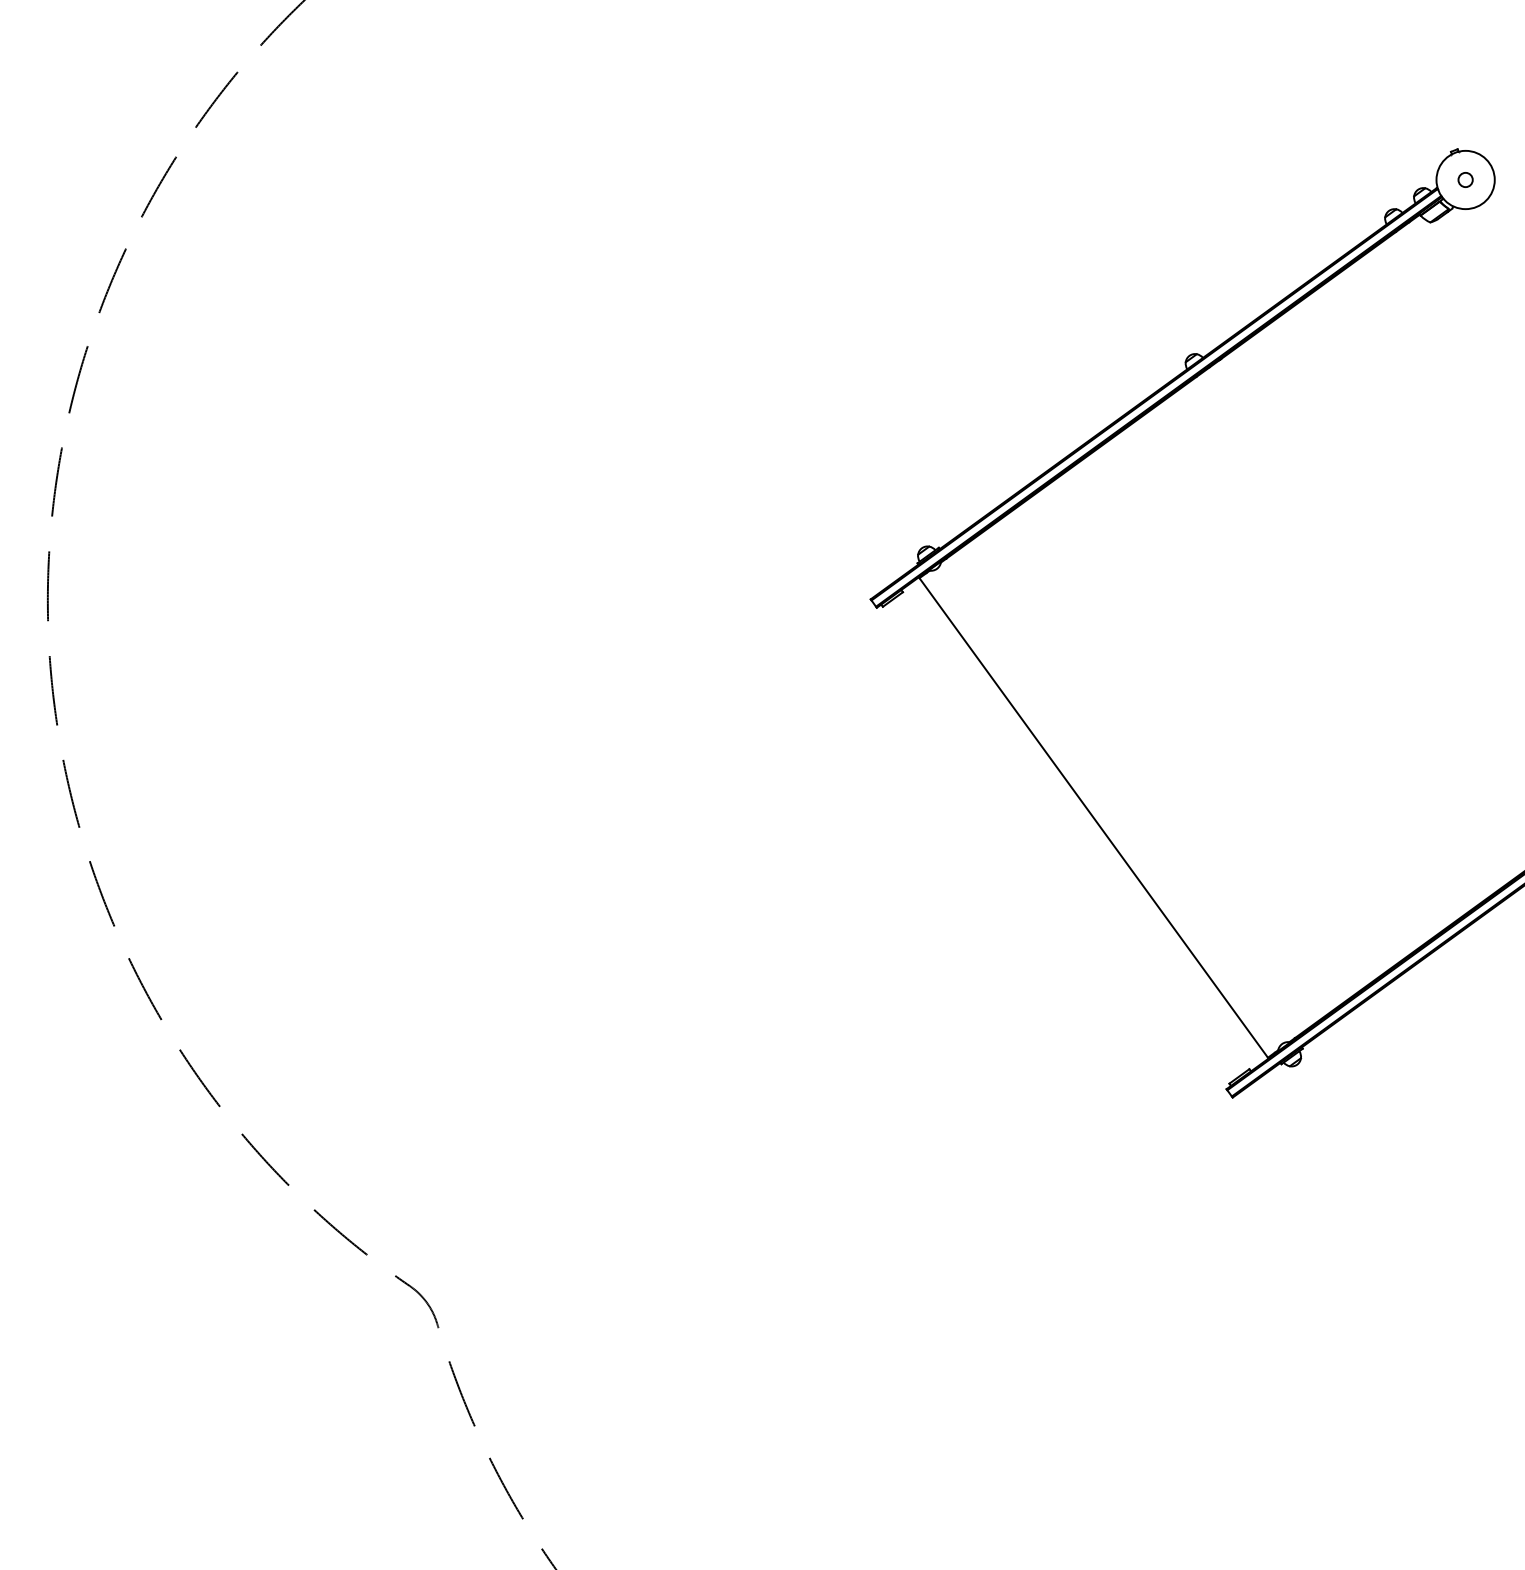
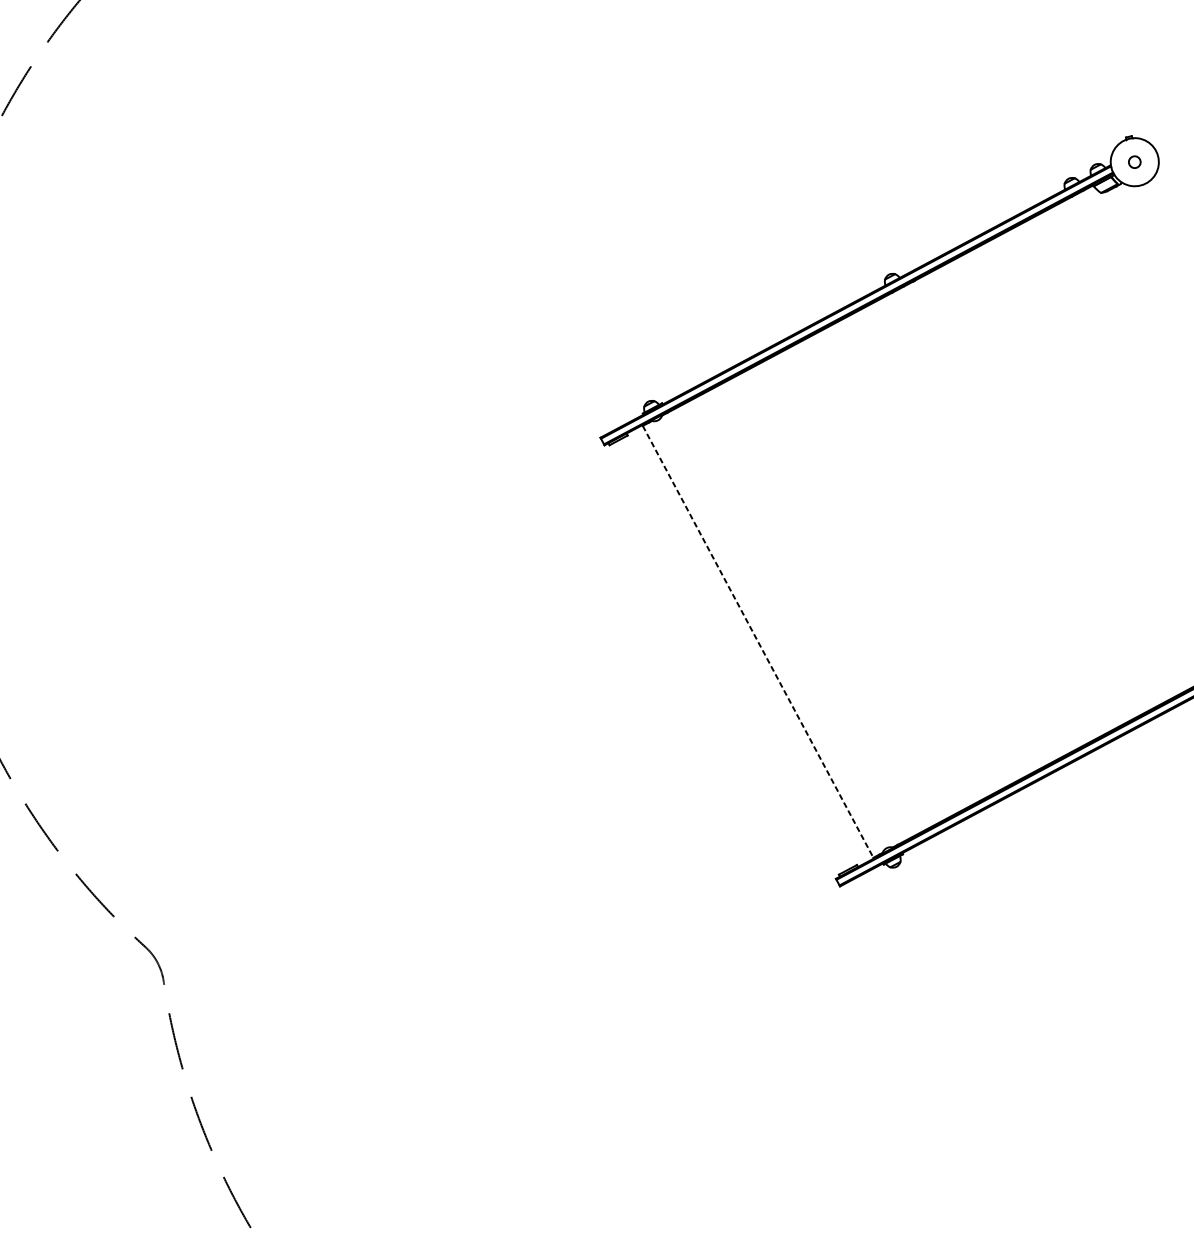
line: (1094, 818) -> (758, 642), solid -> dashed

